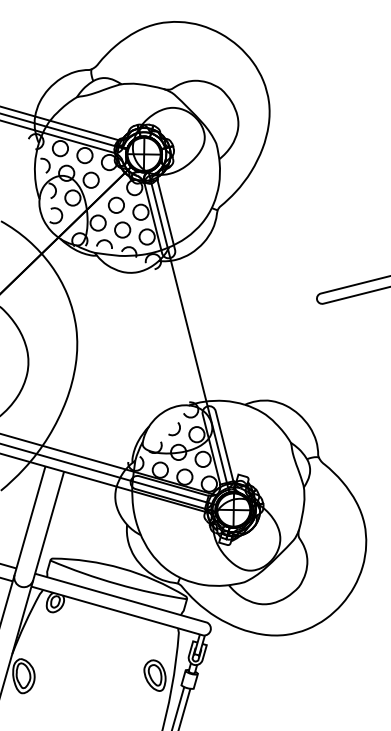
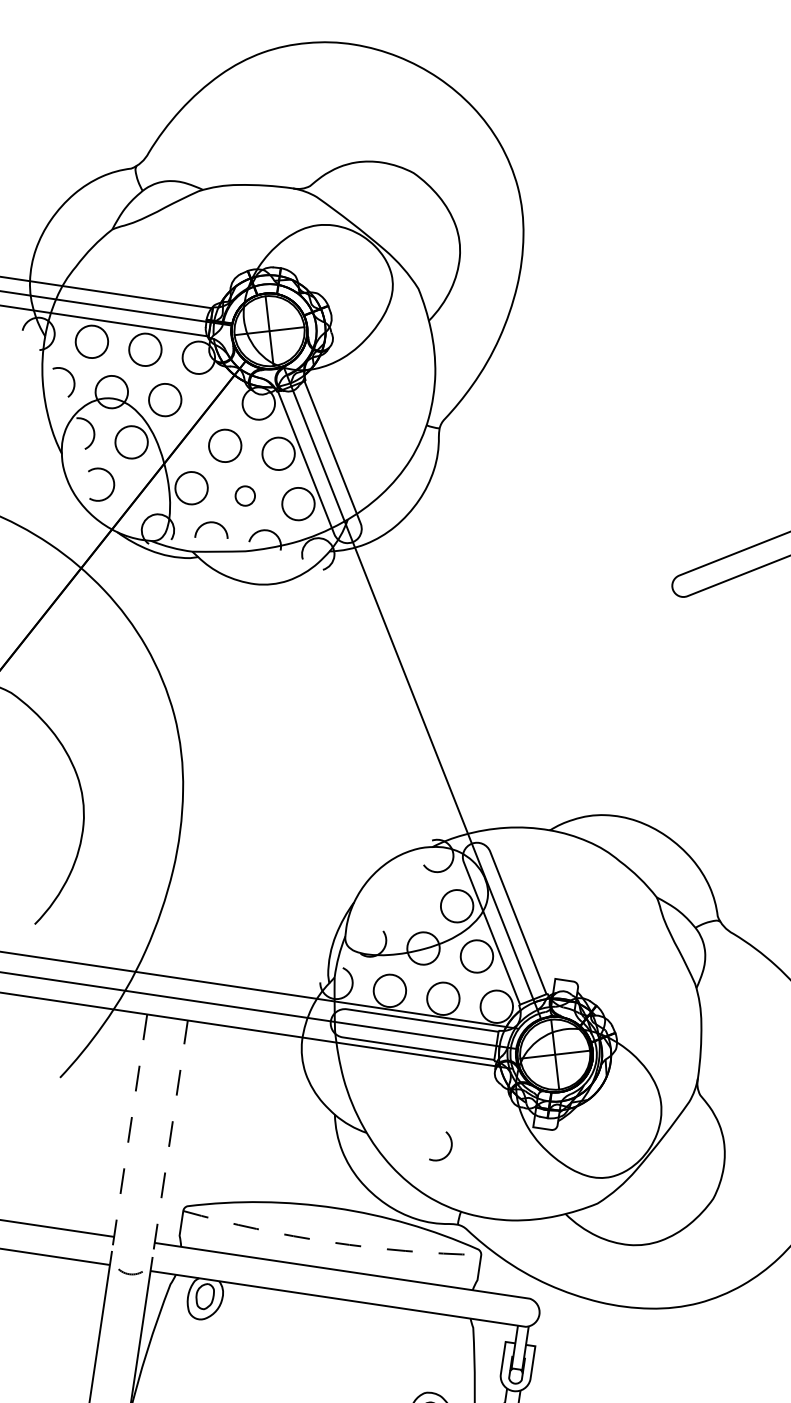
circle: (122, 229) -> (244, 495), size x0.6
arc: (177, 431) -> (447, 1150), moved
line: (117, 584) -> (330, 1243), solid -> dashed
line: (21, 586) -> (129, 1273), solid -> dashed

